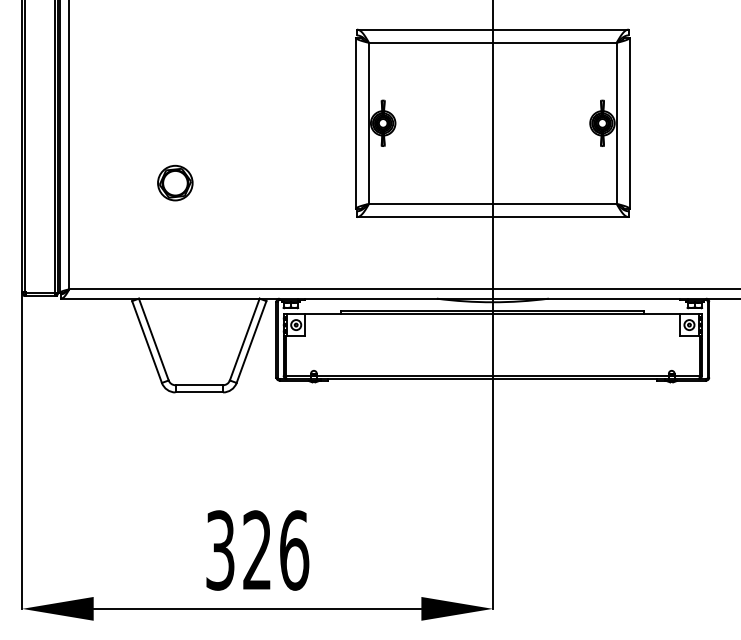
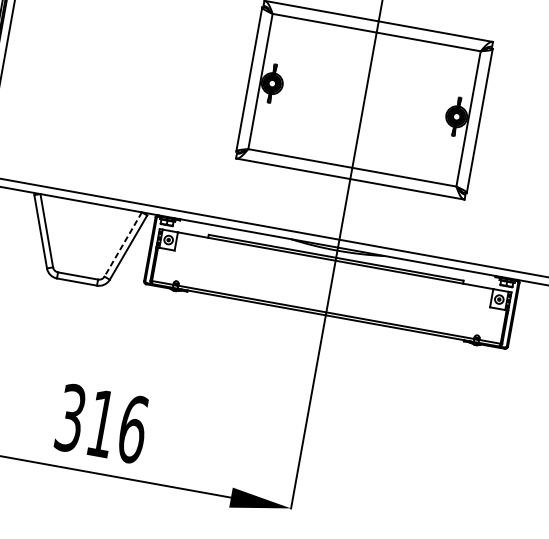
part: (175, 182) -> (88, 101), removed
line: (244, 339) -> (123, 244), solid -> dashed
text: (256, 549) -> (101, 422), 326 -> 316

